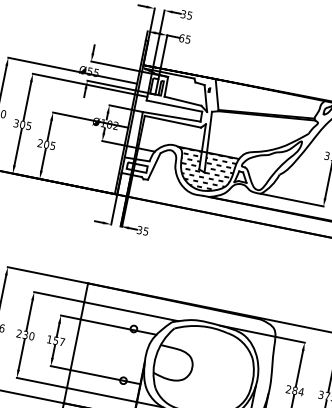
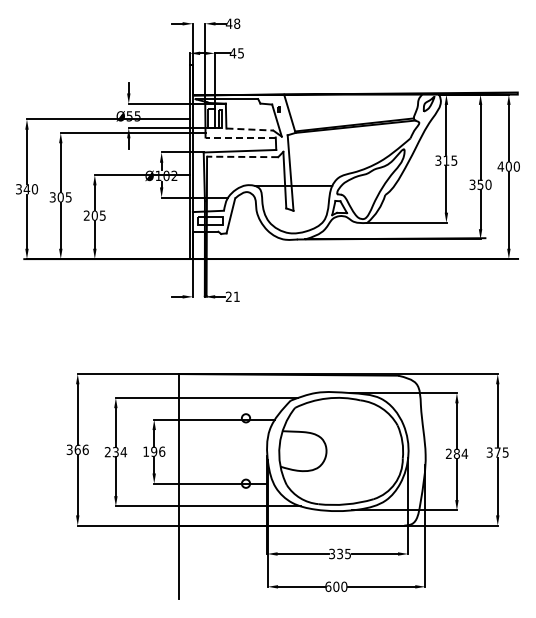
text: (186, 14) -> (232, 23), 35 -> 48
text: (181, 38) -> (232, 53), 65 -> 45
line: (183, 101) -> (250, 129), solid -> dashed
line: (174, 106) -> (240, 137), solid -> dashed
line: (172, 121) -> (242, 156), solid -> dashed
hatch: (205, 170) -> (294, 207), removed
text: (142, 230) -> (232, 296), 35 -> 21
text: (31, 336) -> (123, 452), 230 -> 234
text: (59, 341) -> (158, 451), 157 -> 196

